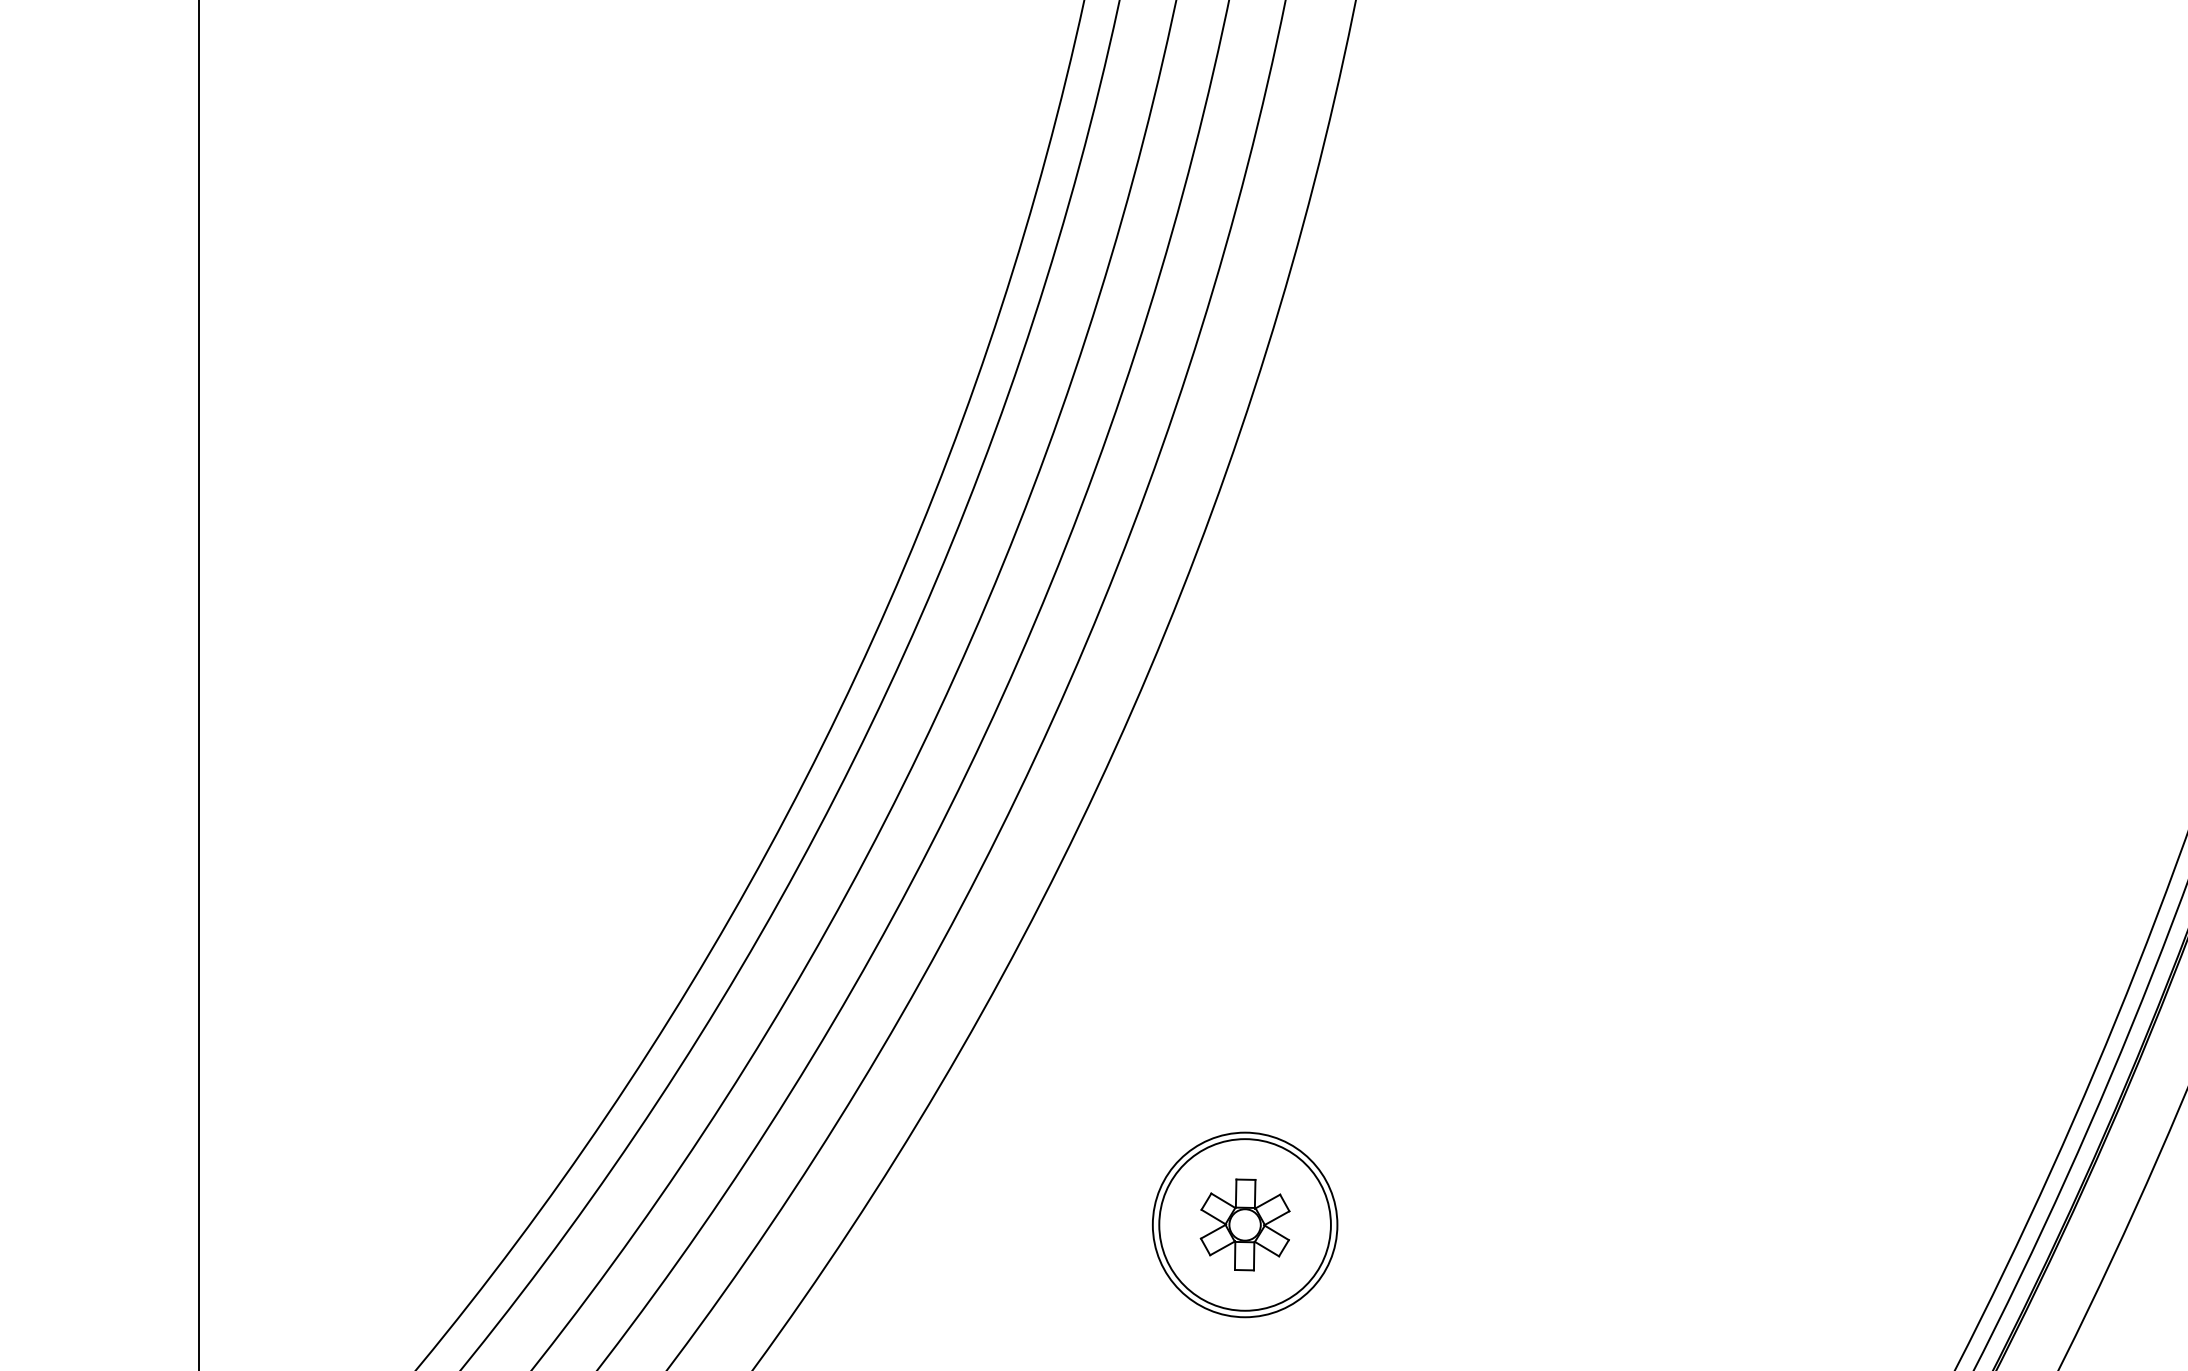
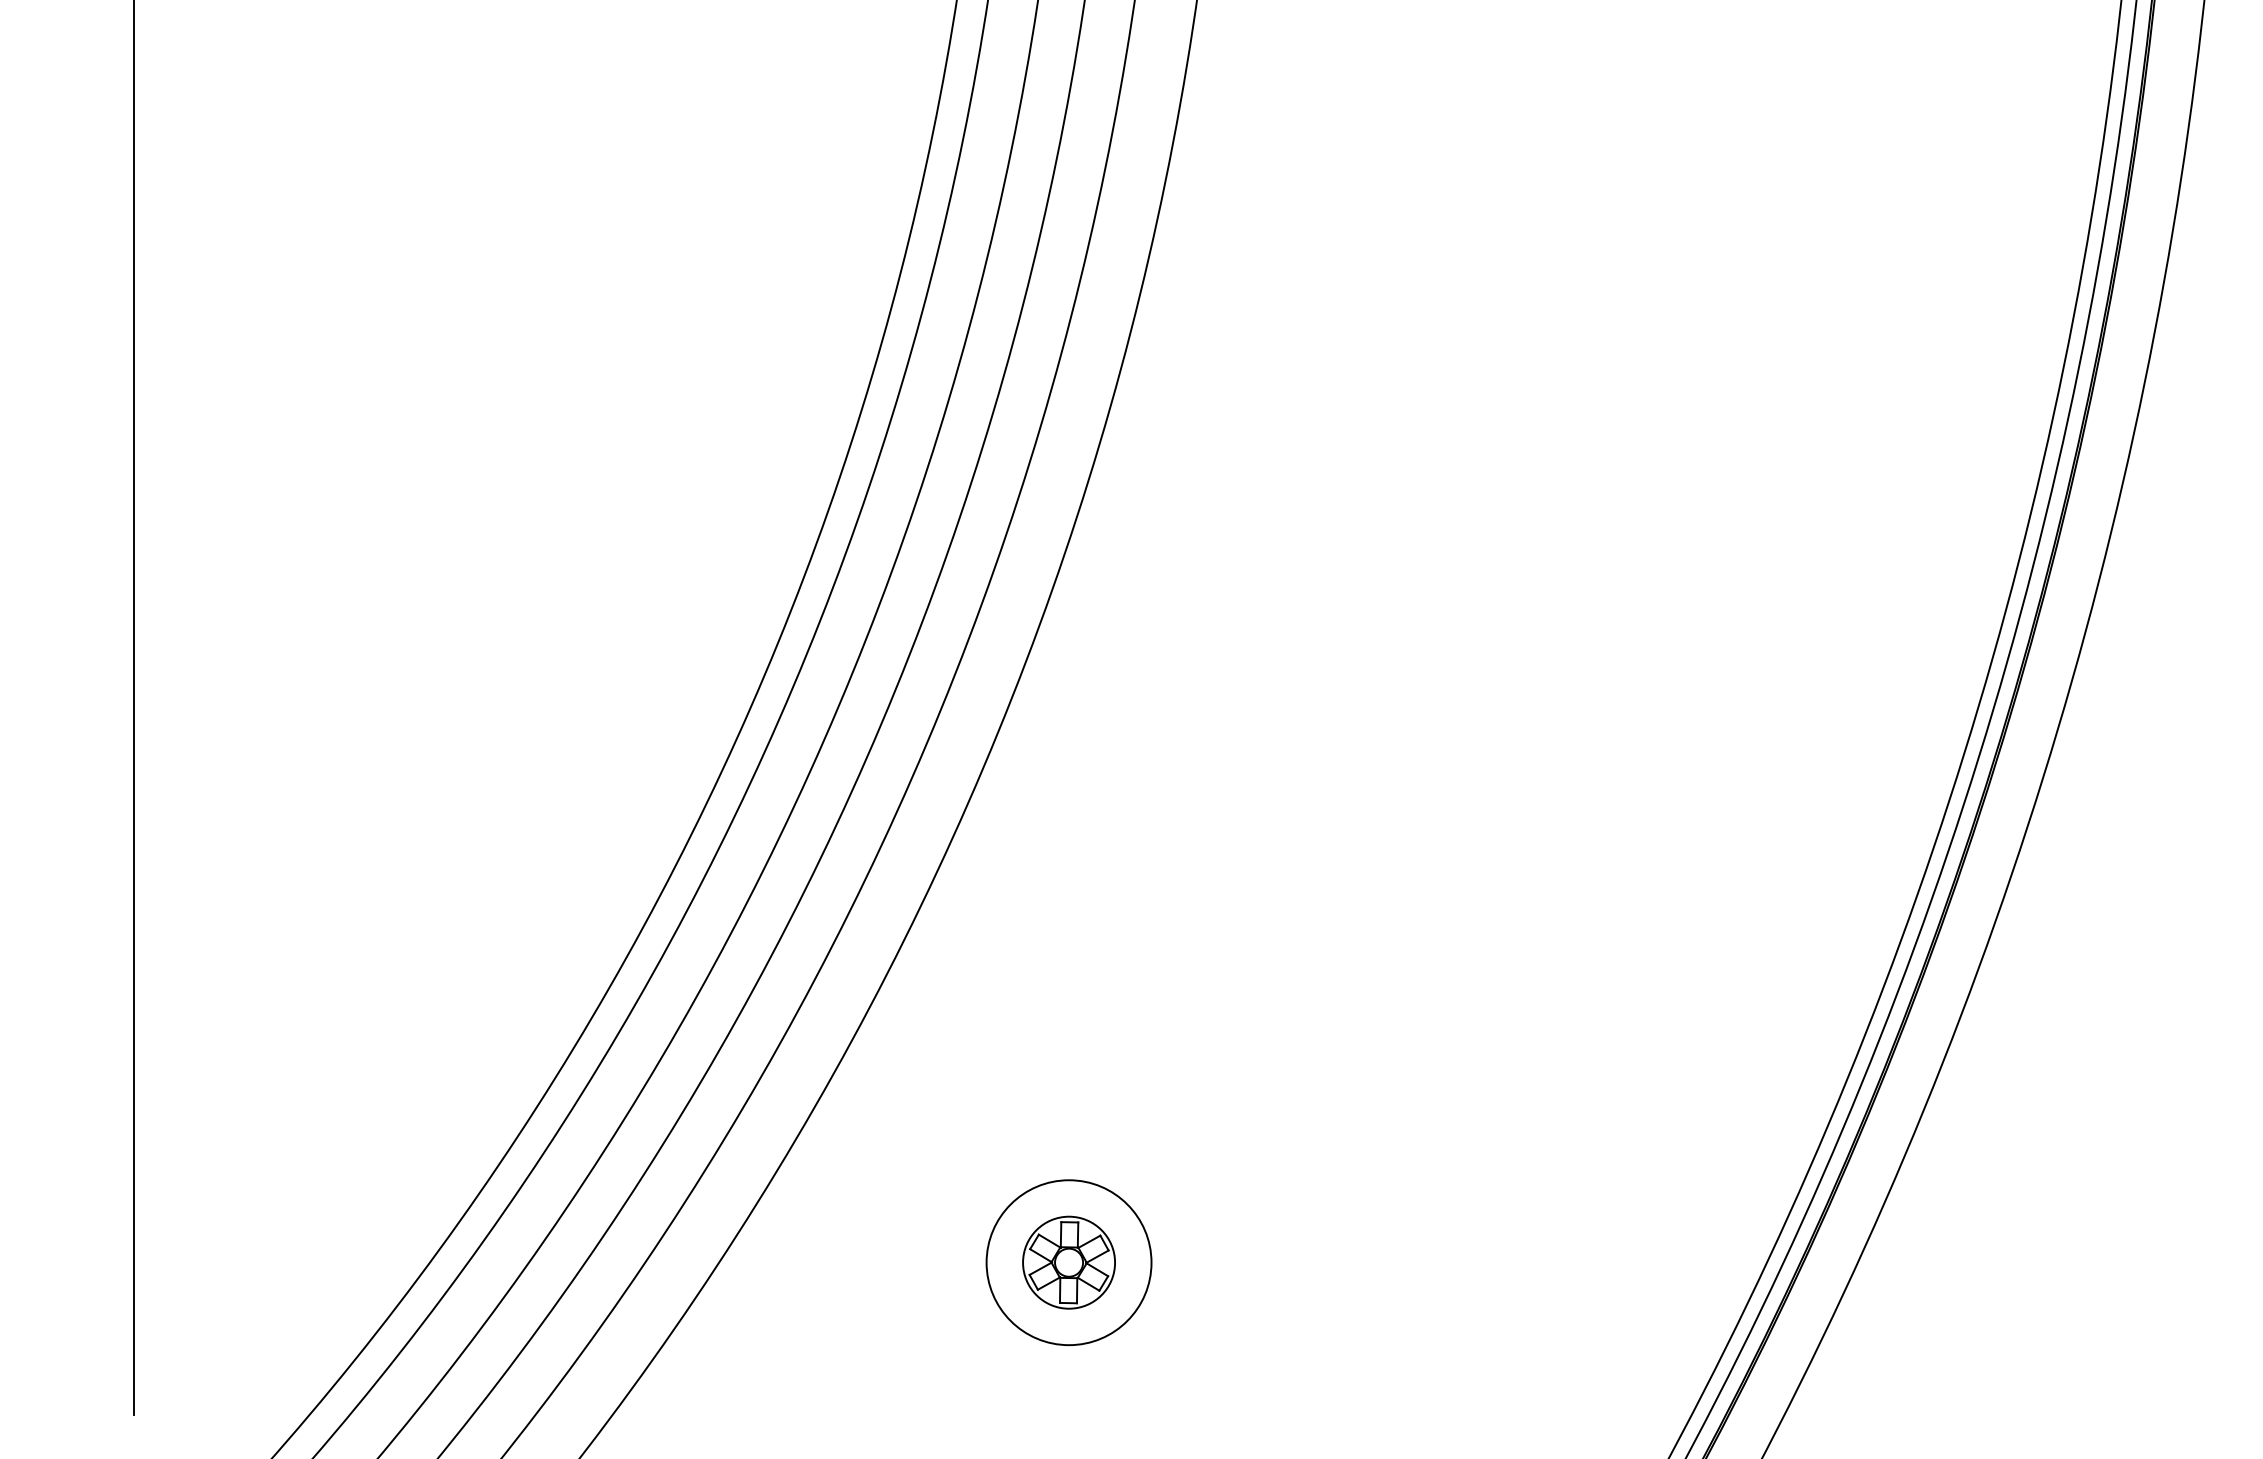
circle: (1244, 1224) -> (1068, 1262), size x0.6

